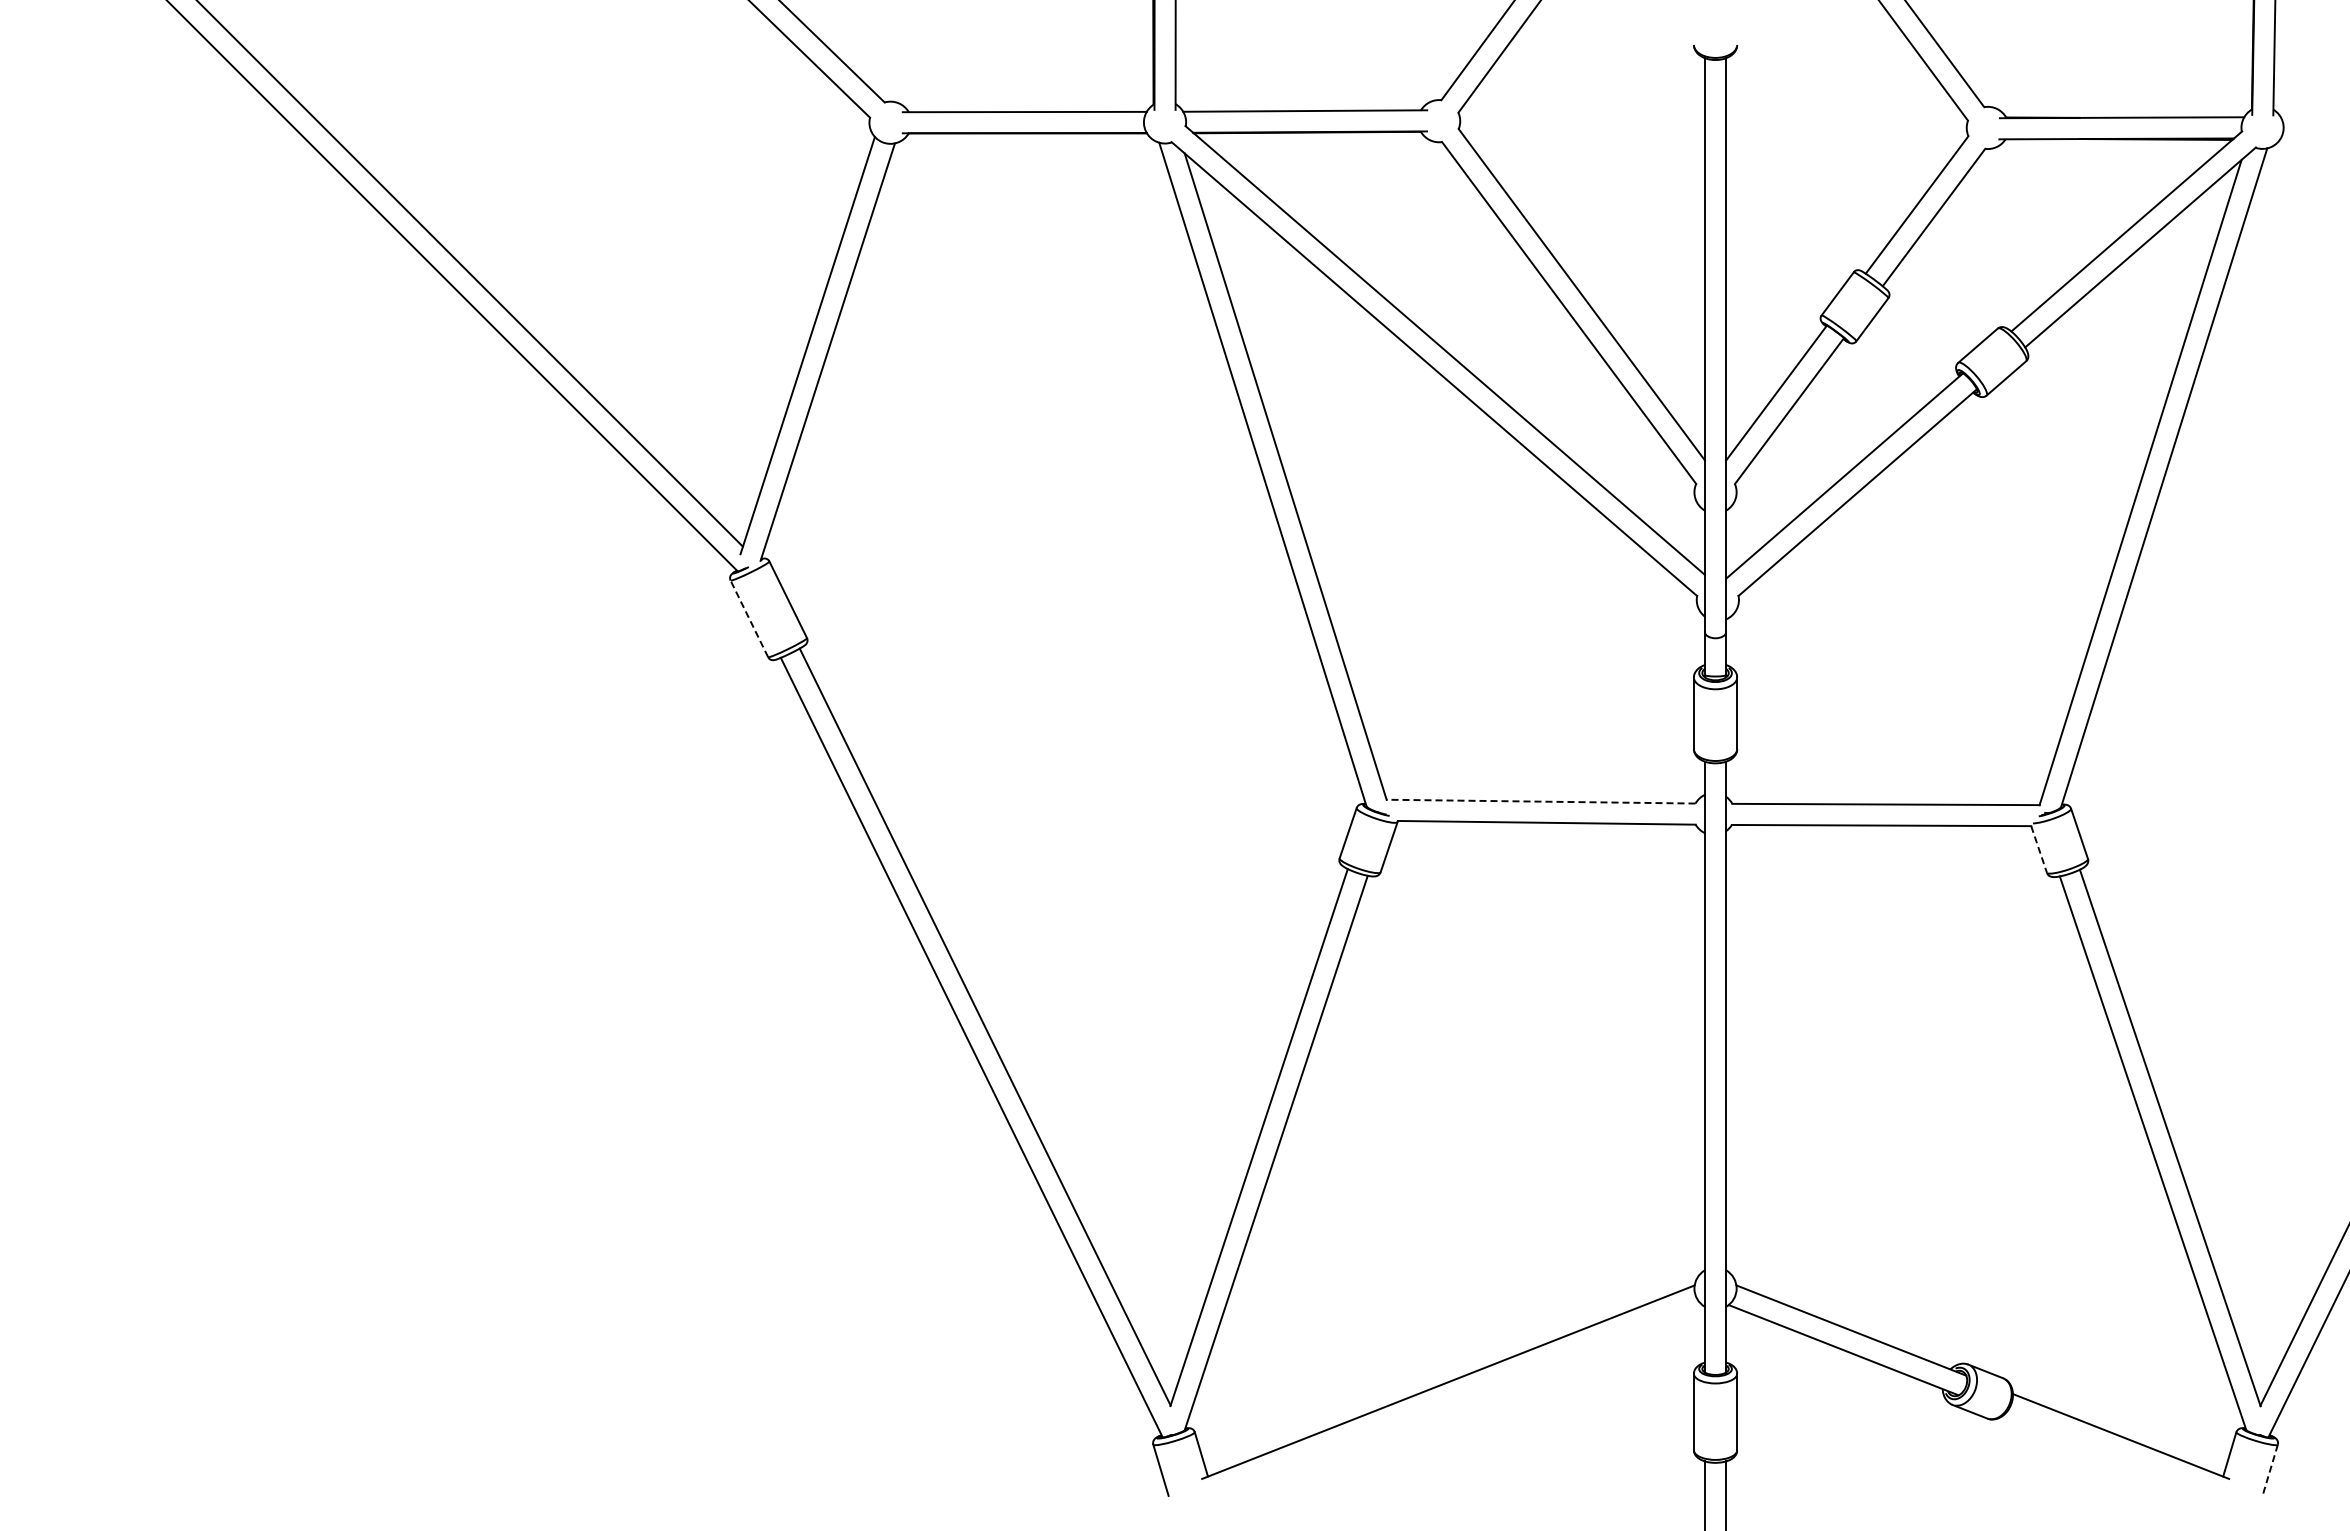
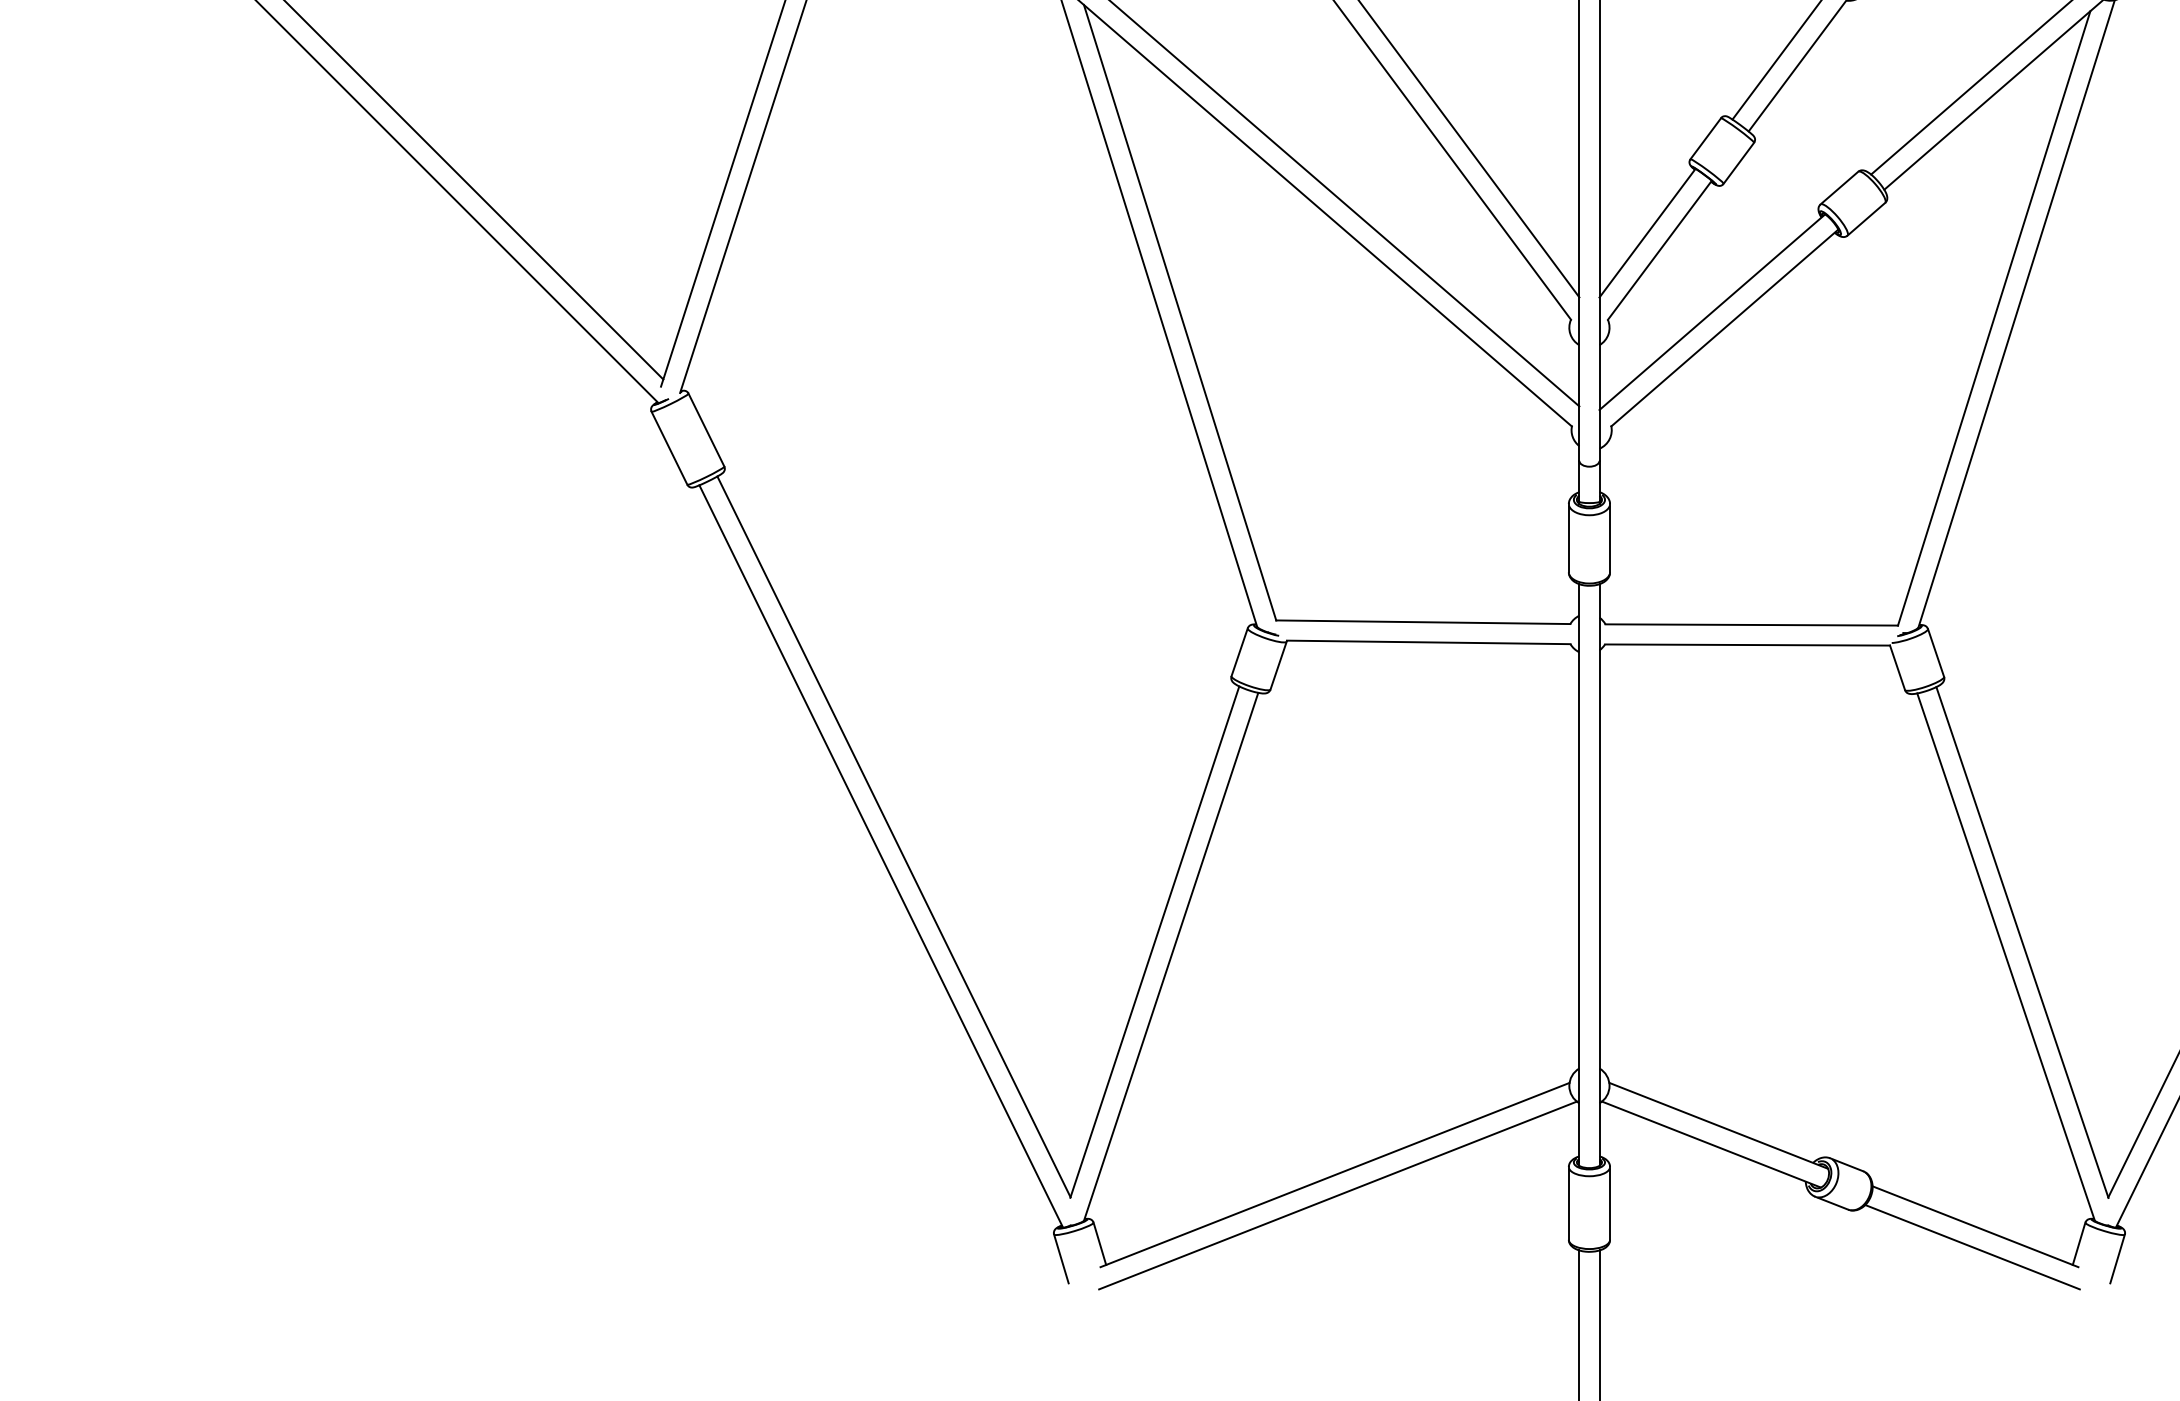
line: (749, 618) -> (669, 447), dashed -> solid
line: (1540, 801) -> (1422, 622), dashed -> solid
line: (2039, 849) -> (1897, 667), dashed -> solid
line: (1451, 1403) -> (1338, 1195), added
line: (2117, 1457) -> (1972, 1246), added
line: (2270, 1470) -> (2117, 1259), dashed -> solid

